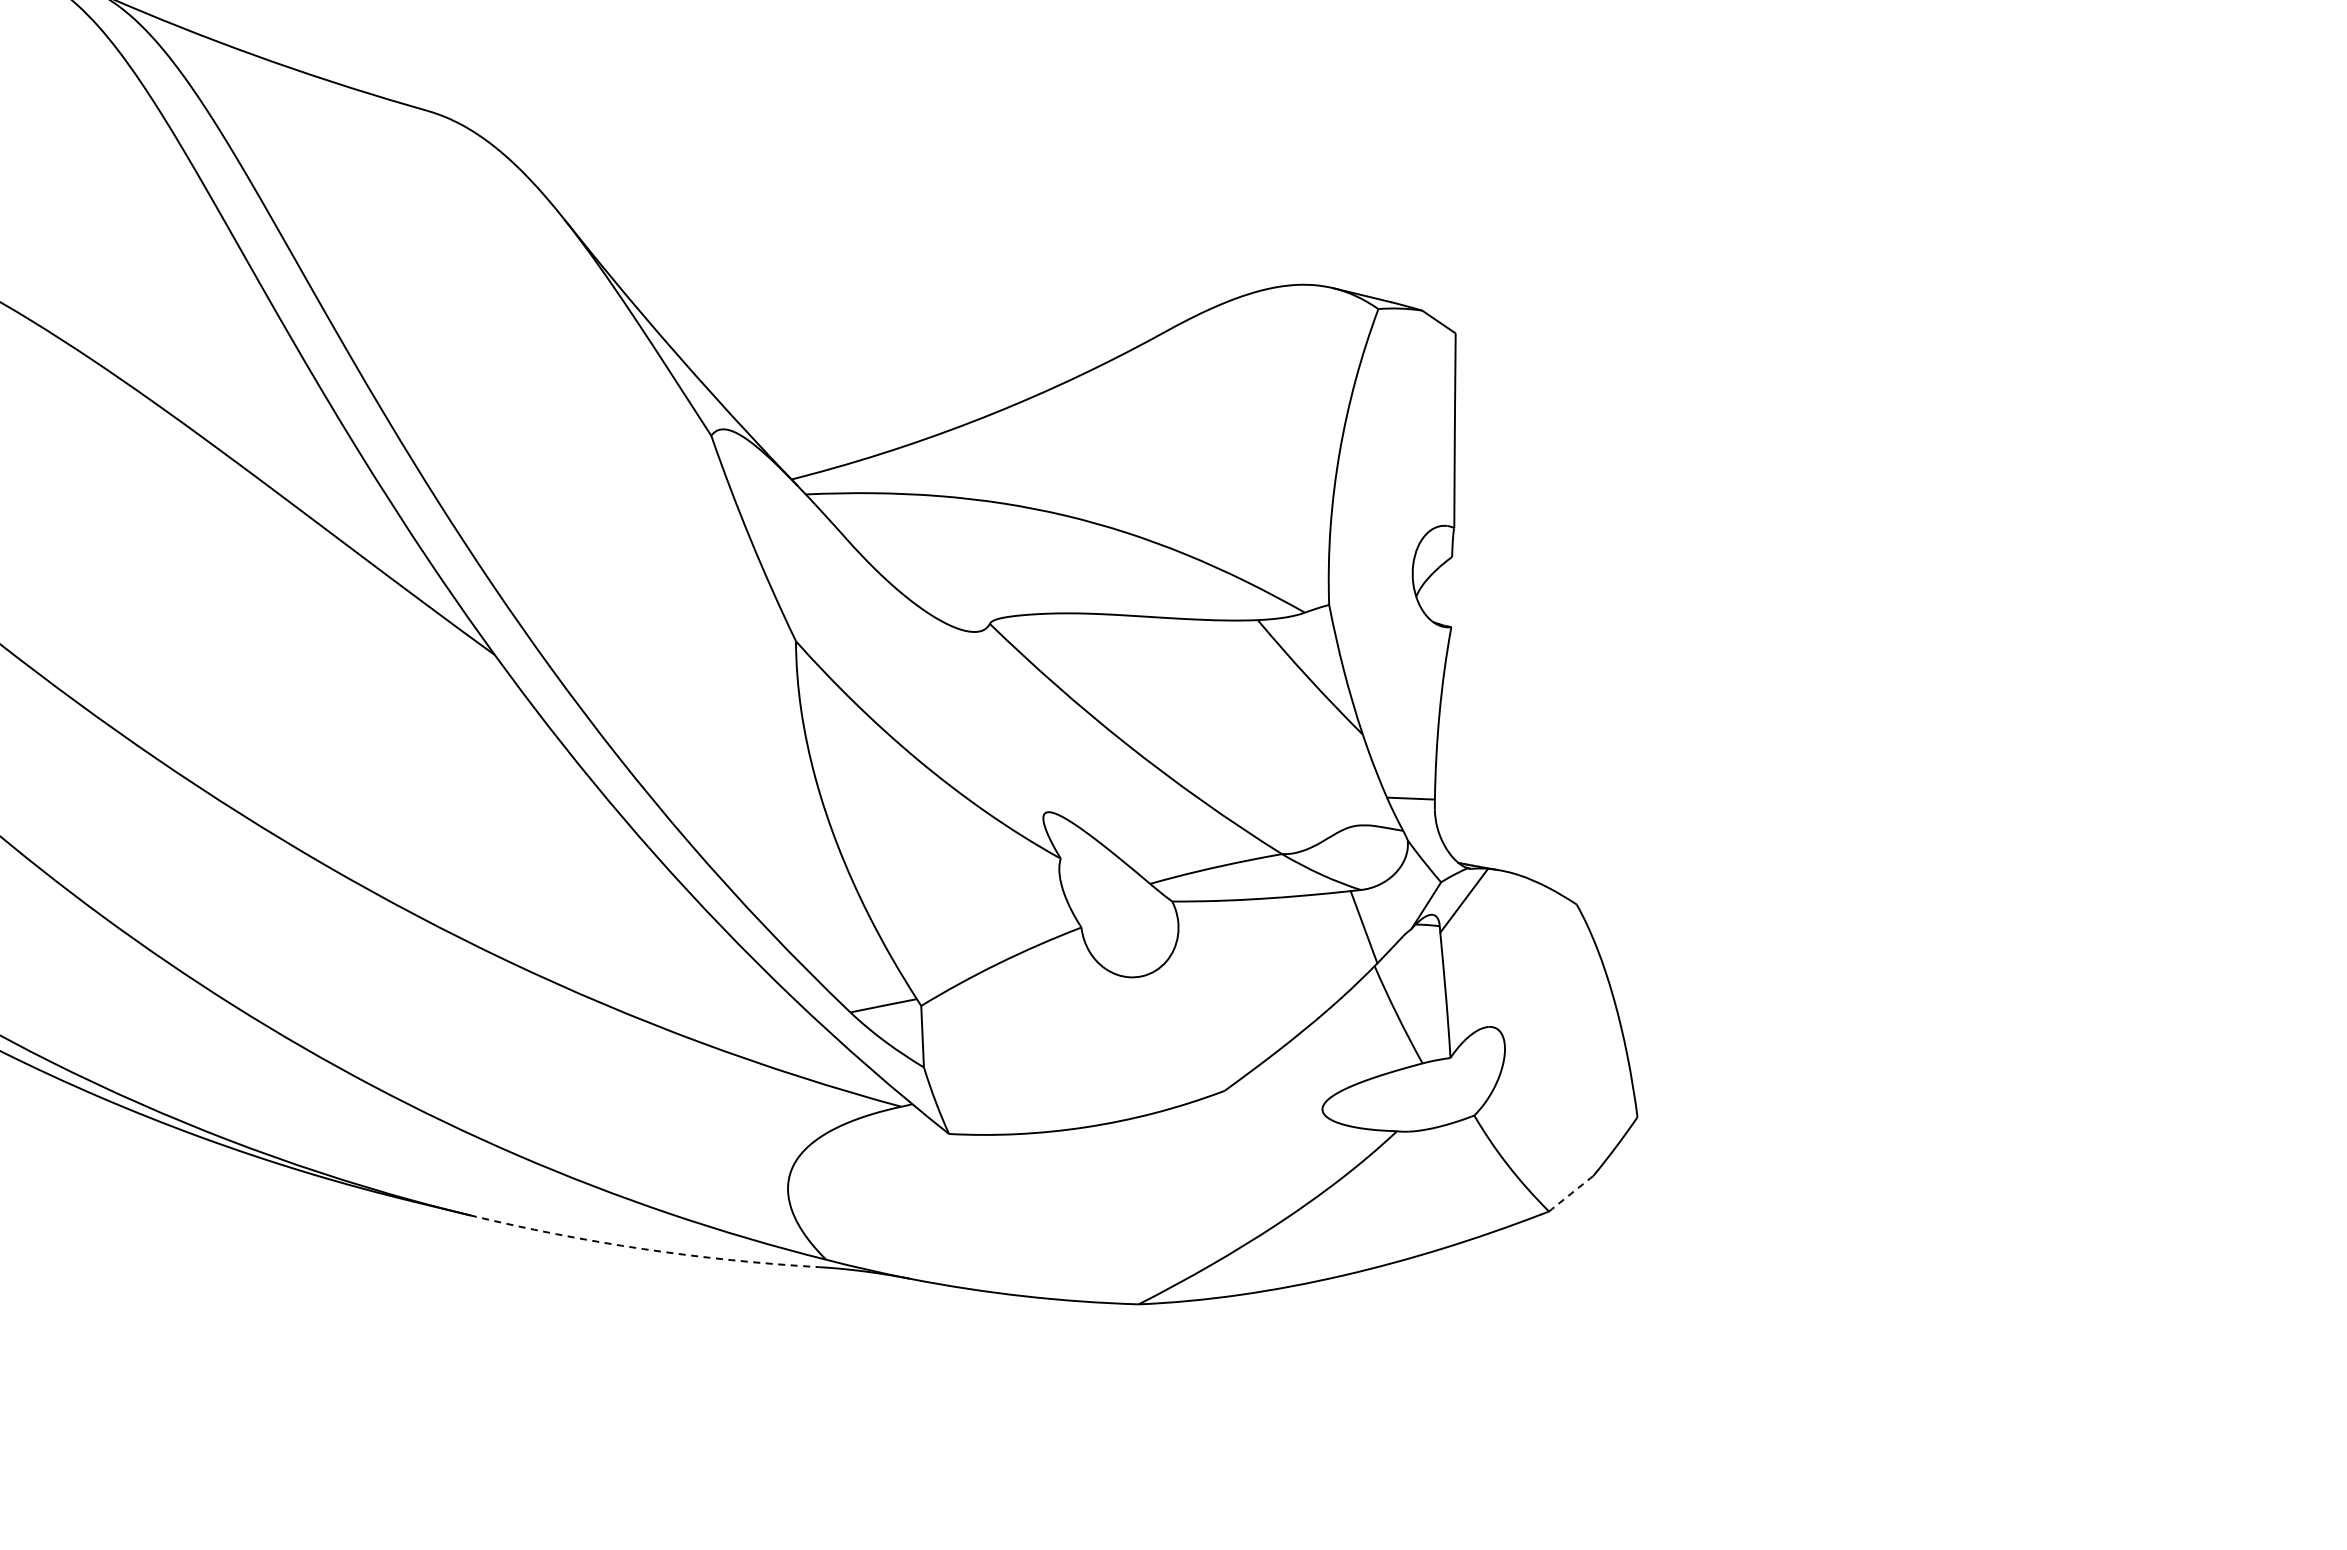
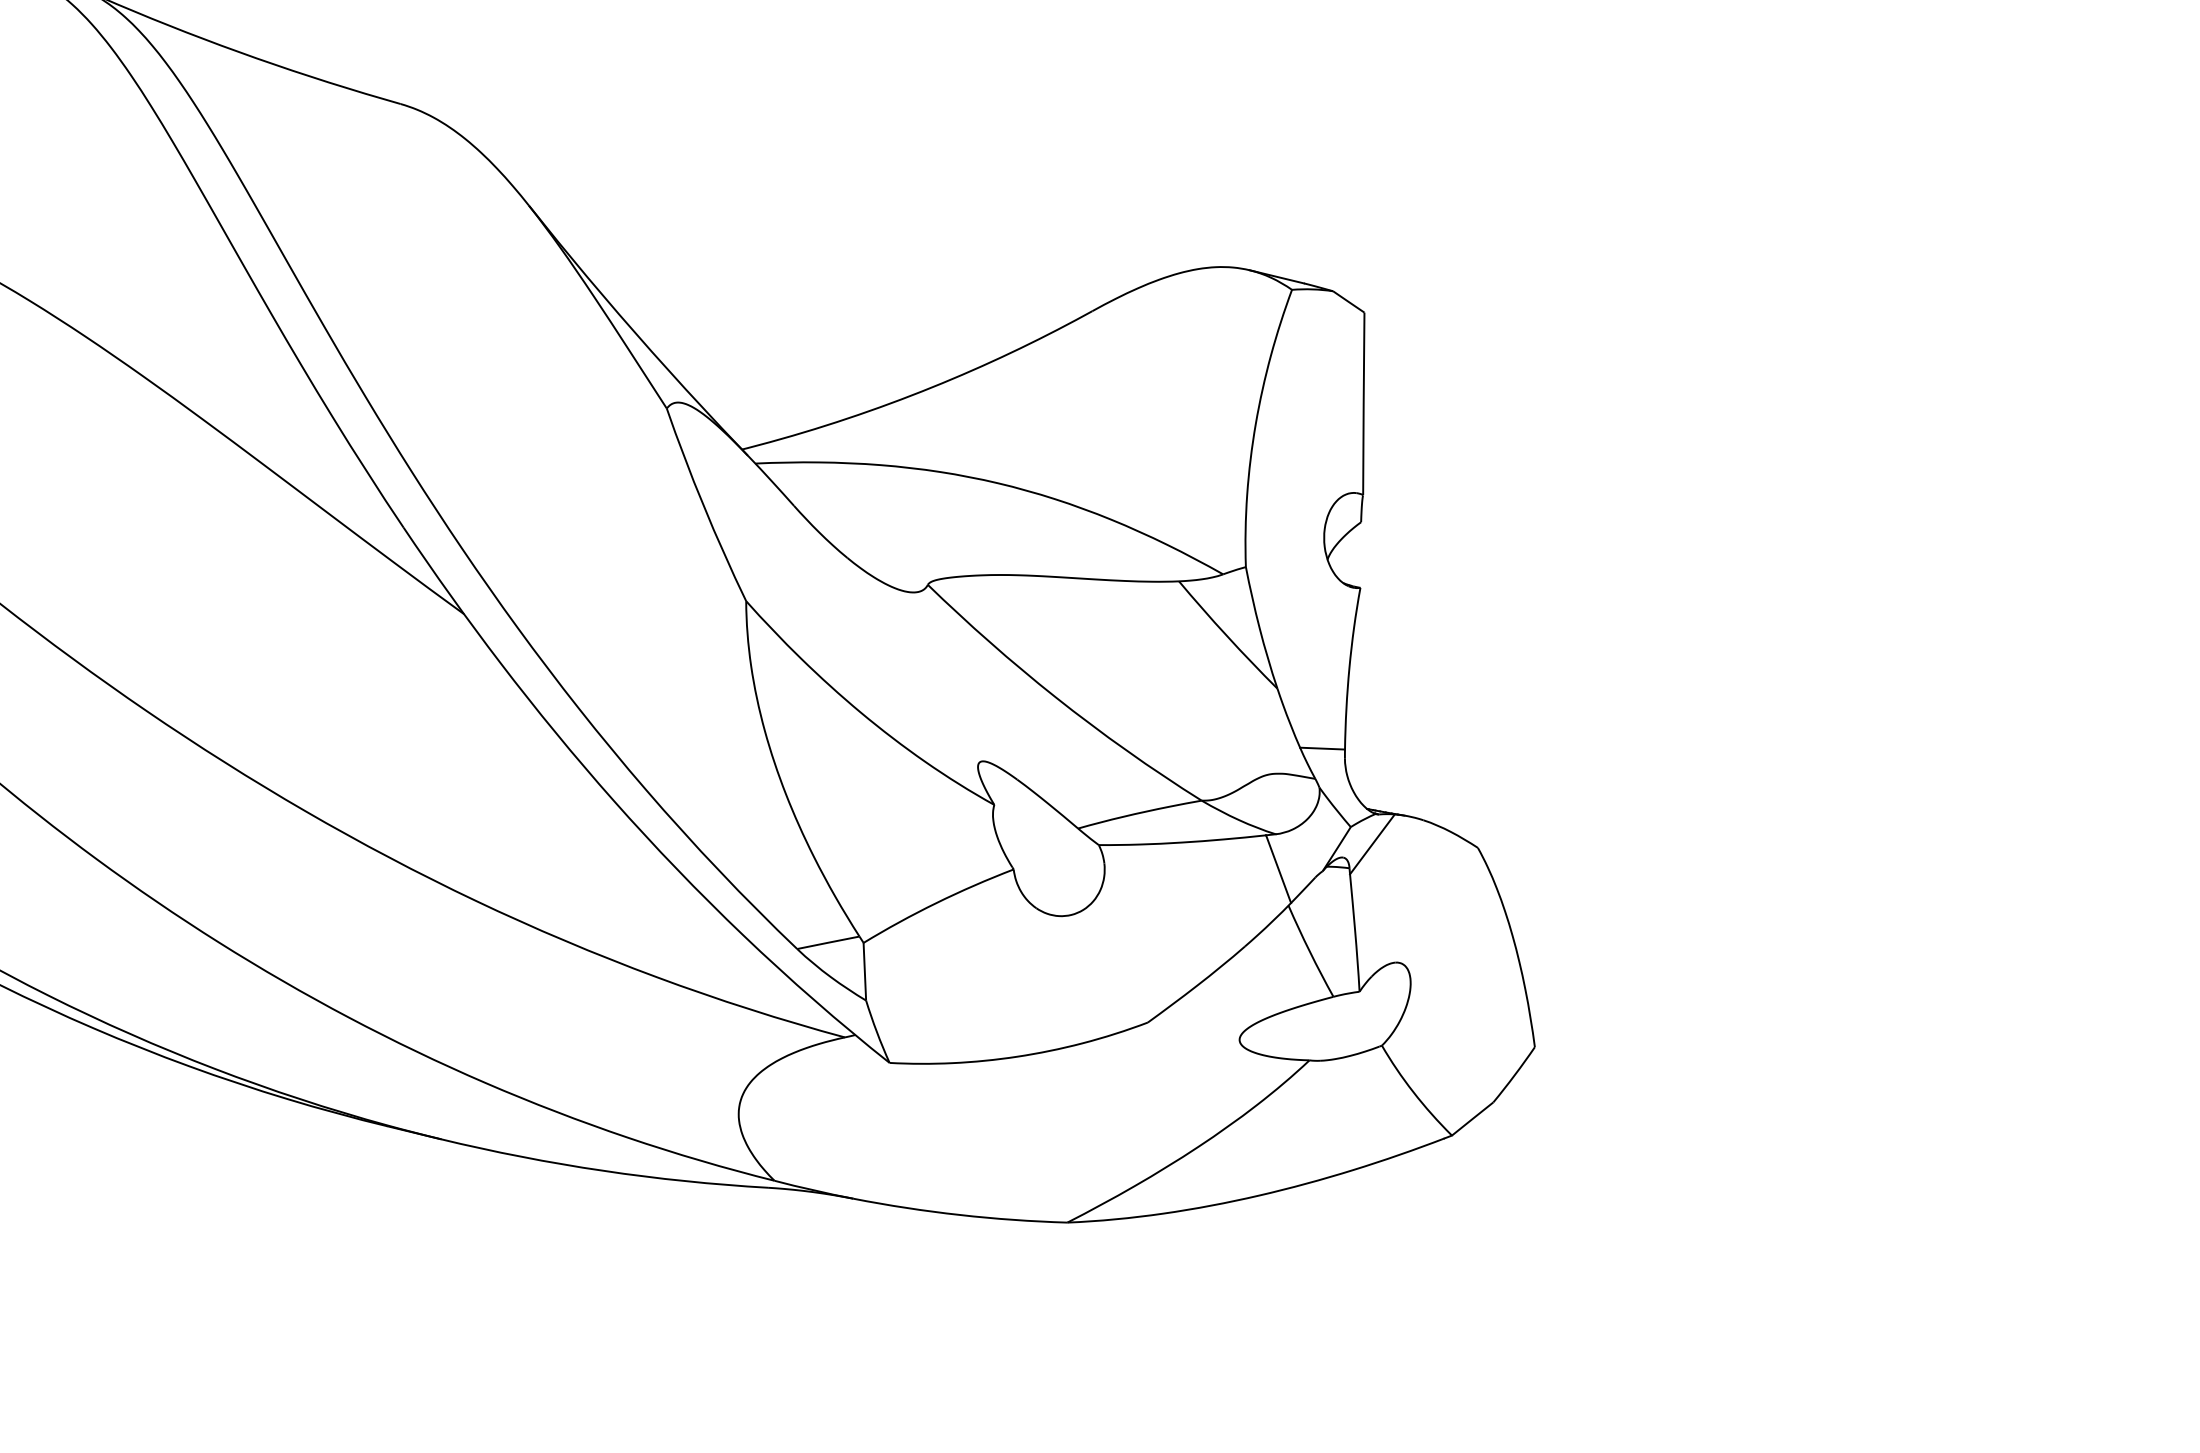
arc: (1571, 1193) -> (1473, 1118), dashed -> solid
arc: (643, 1249) -> (603, 1171), dashed -> solid

